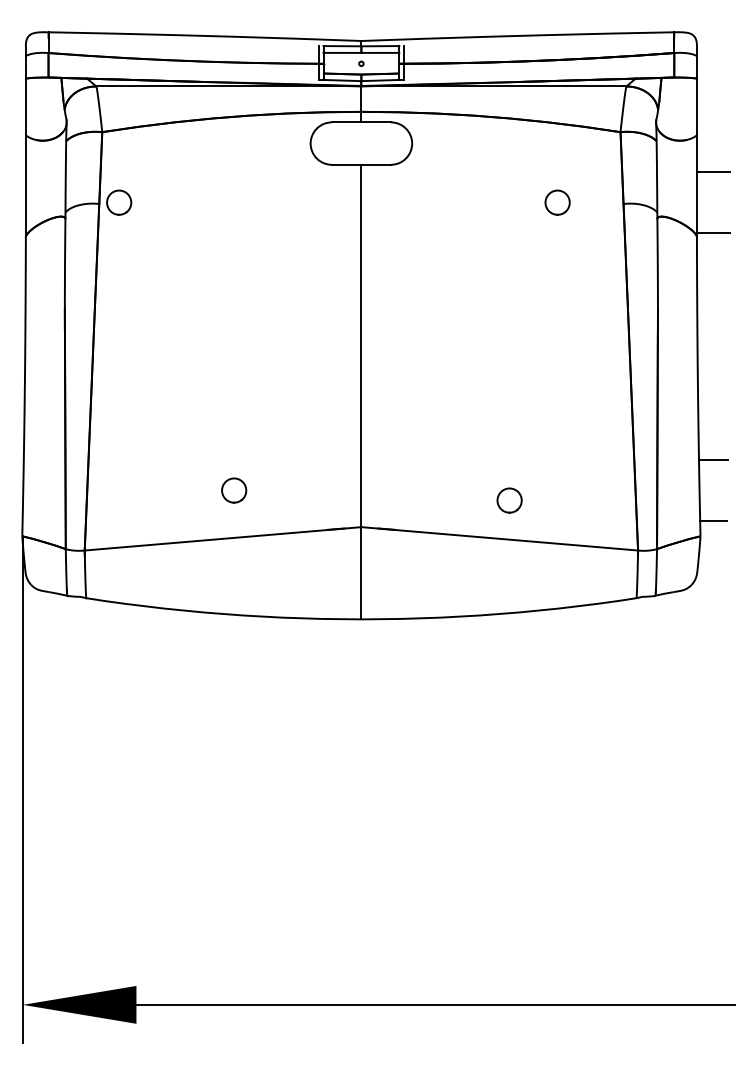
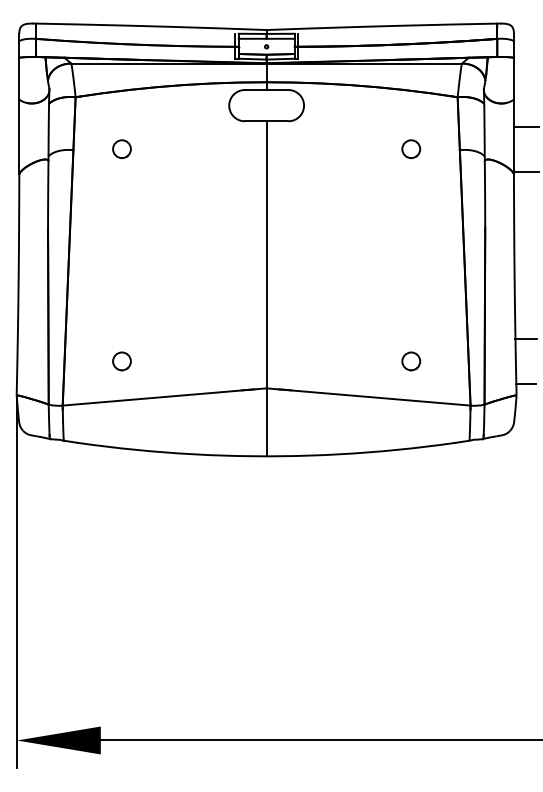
circle: (119, 202) -> (122, 149), moved
circle: (234, 490) -> (122, 361), moved
circle: (509, 500) -> (411, 361), moved

